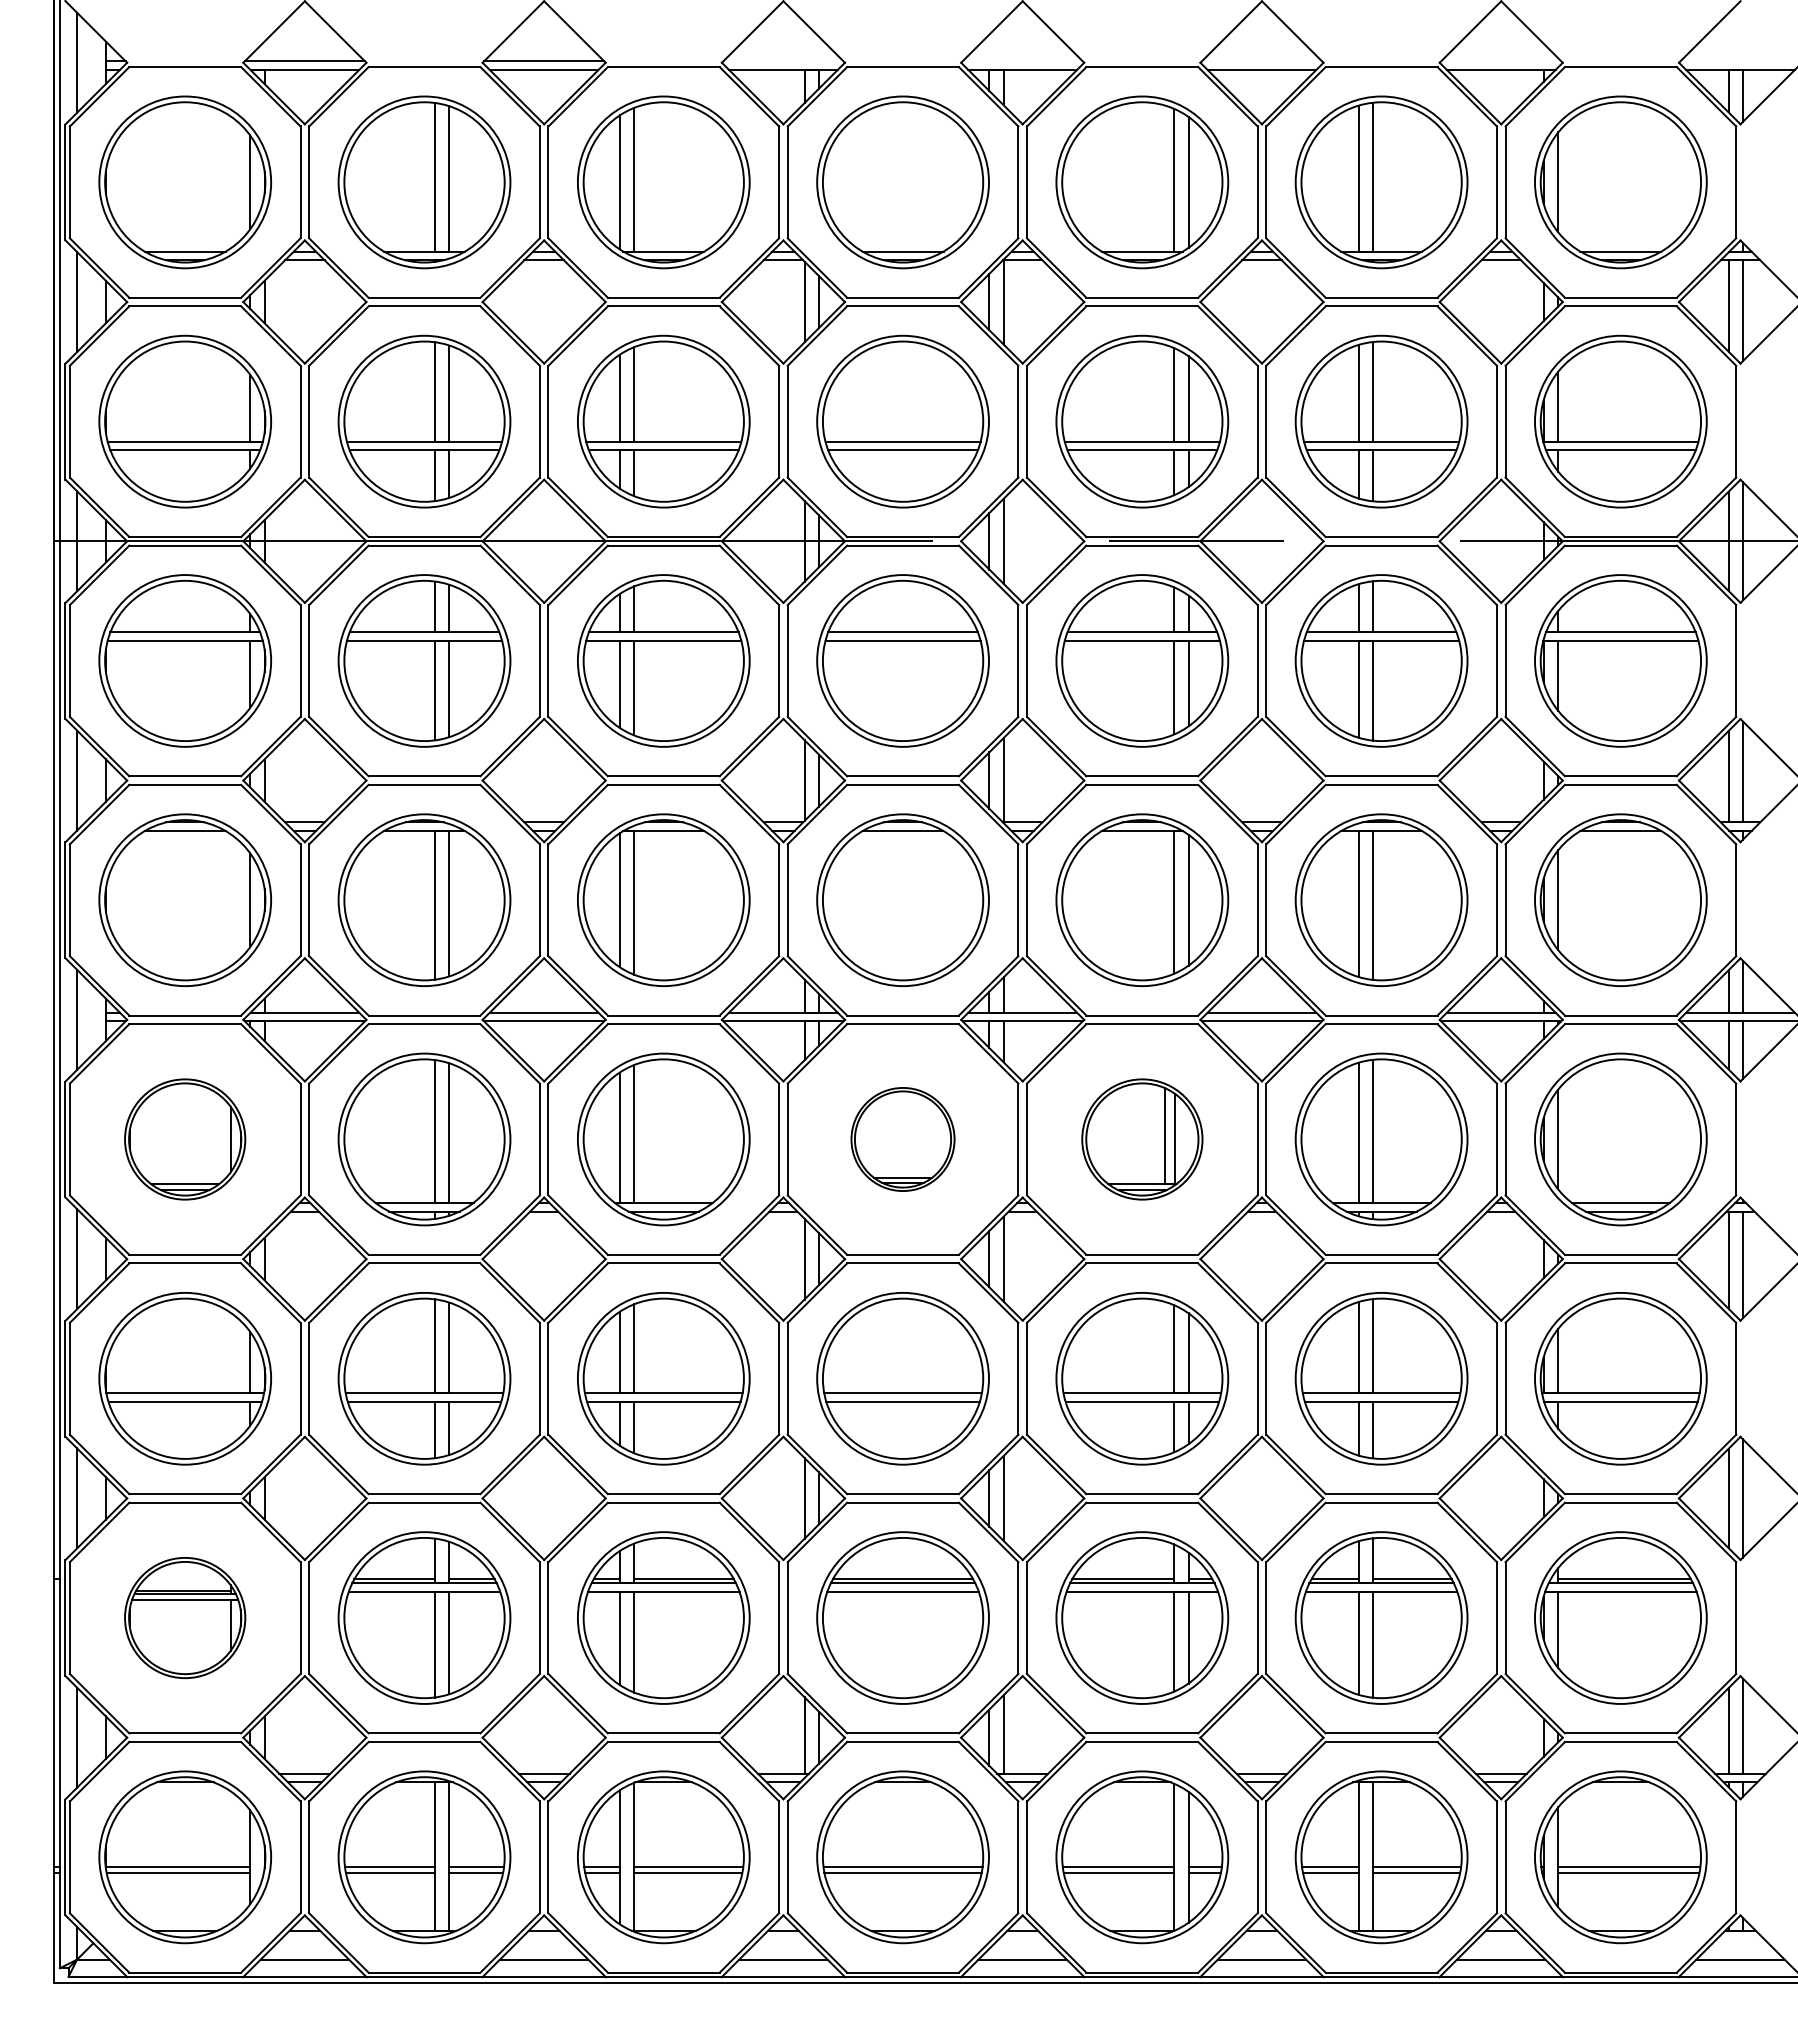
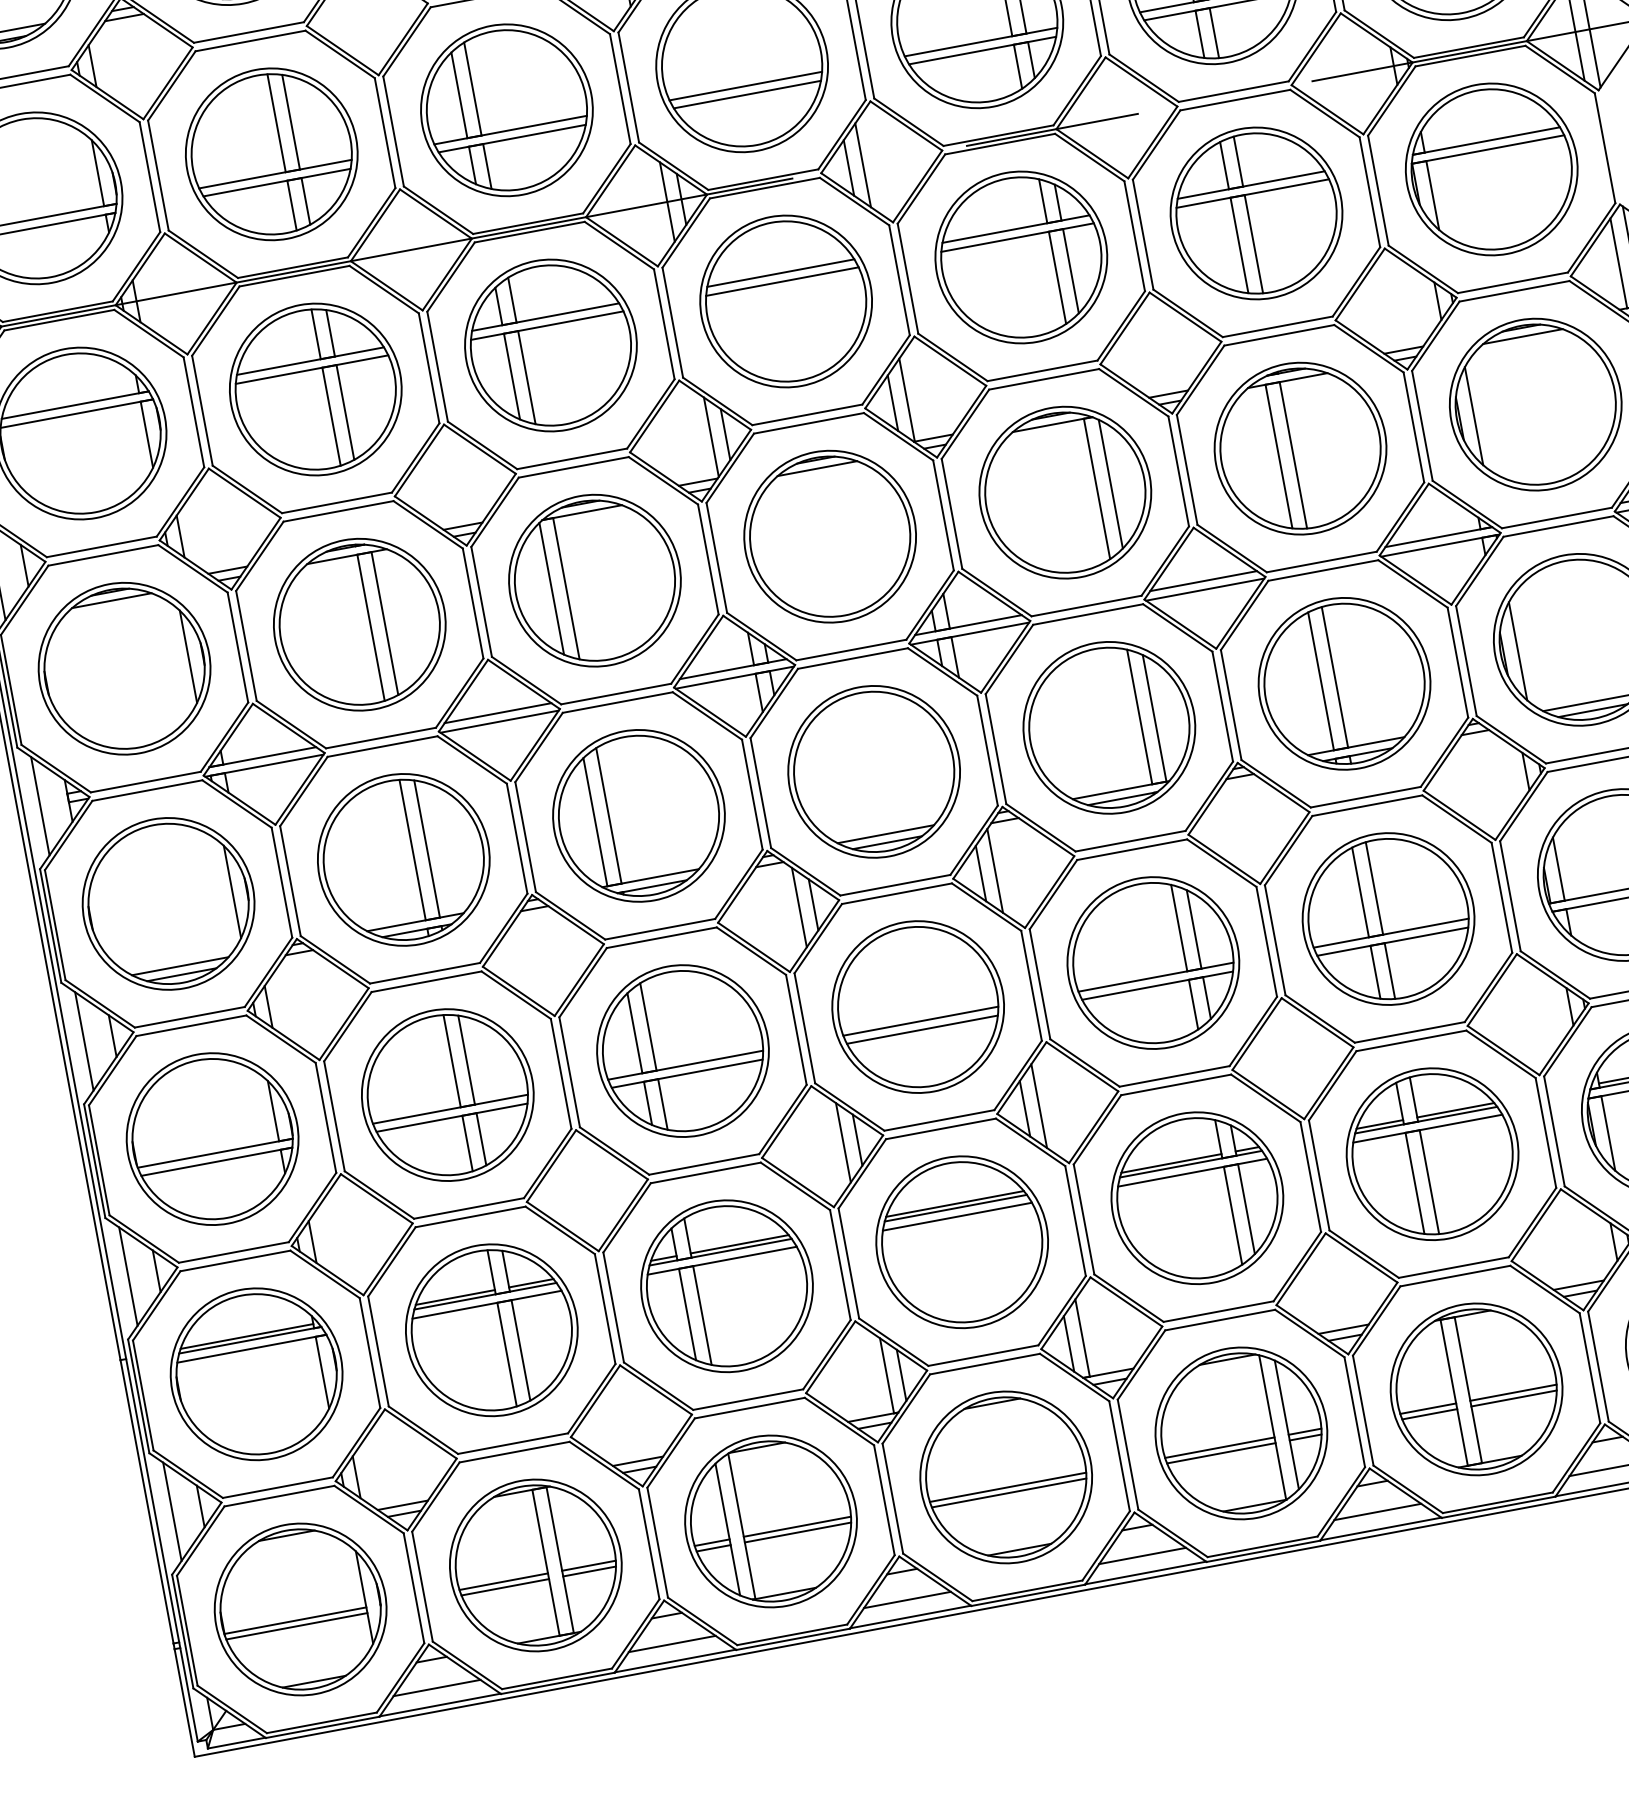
part: (184, 1139) -> (167, 904), size x1.43
part: (902, 1139) -> (873, 771), size x1.67
part: (1142, 1139) -> (1109, 727), size x1.43
part: (184, 1617) -> (255, 1373), size x1.43

